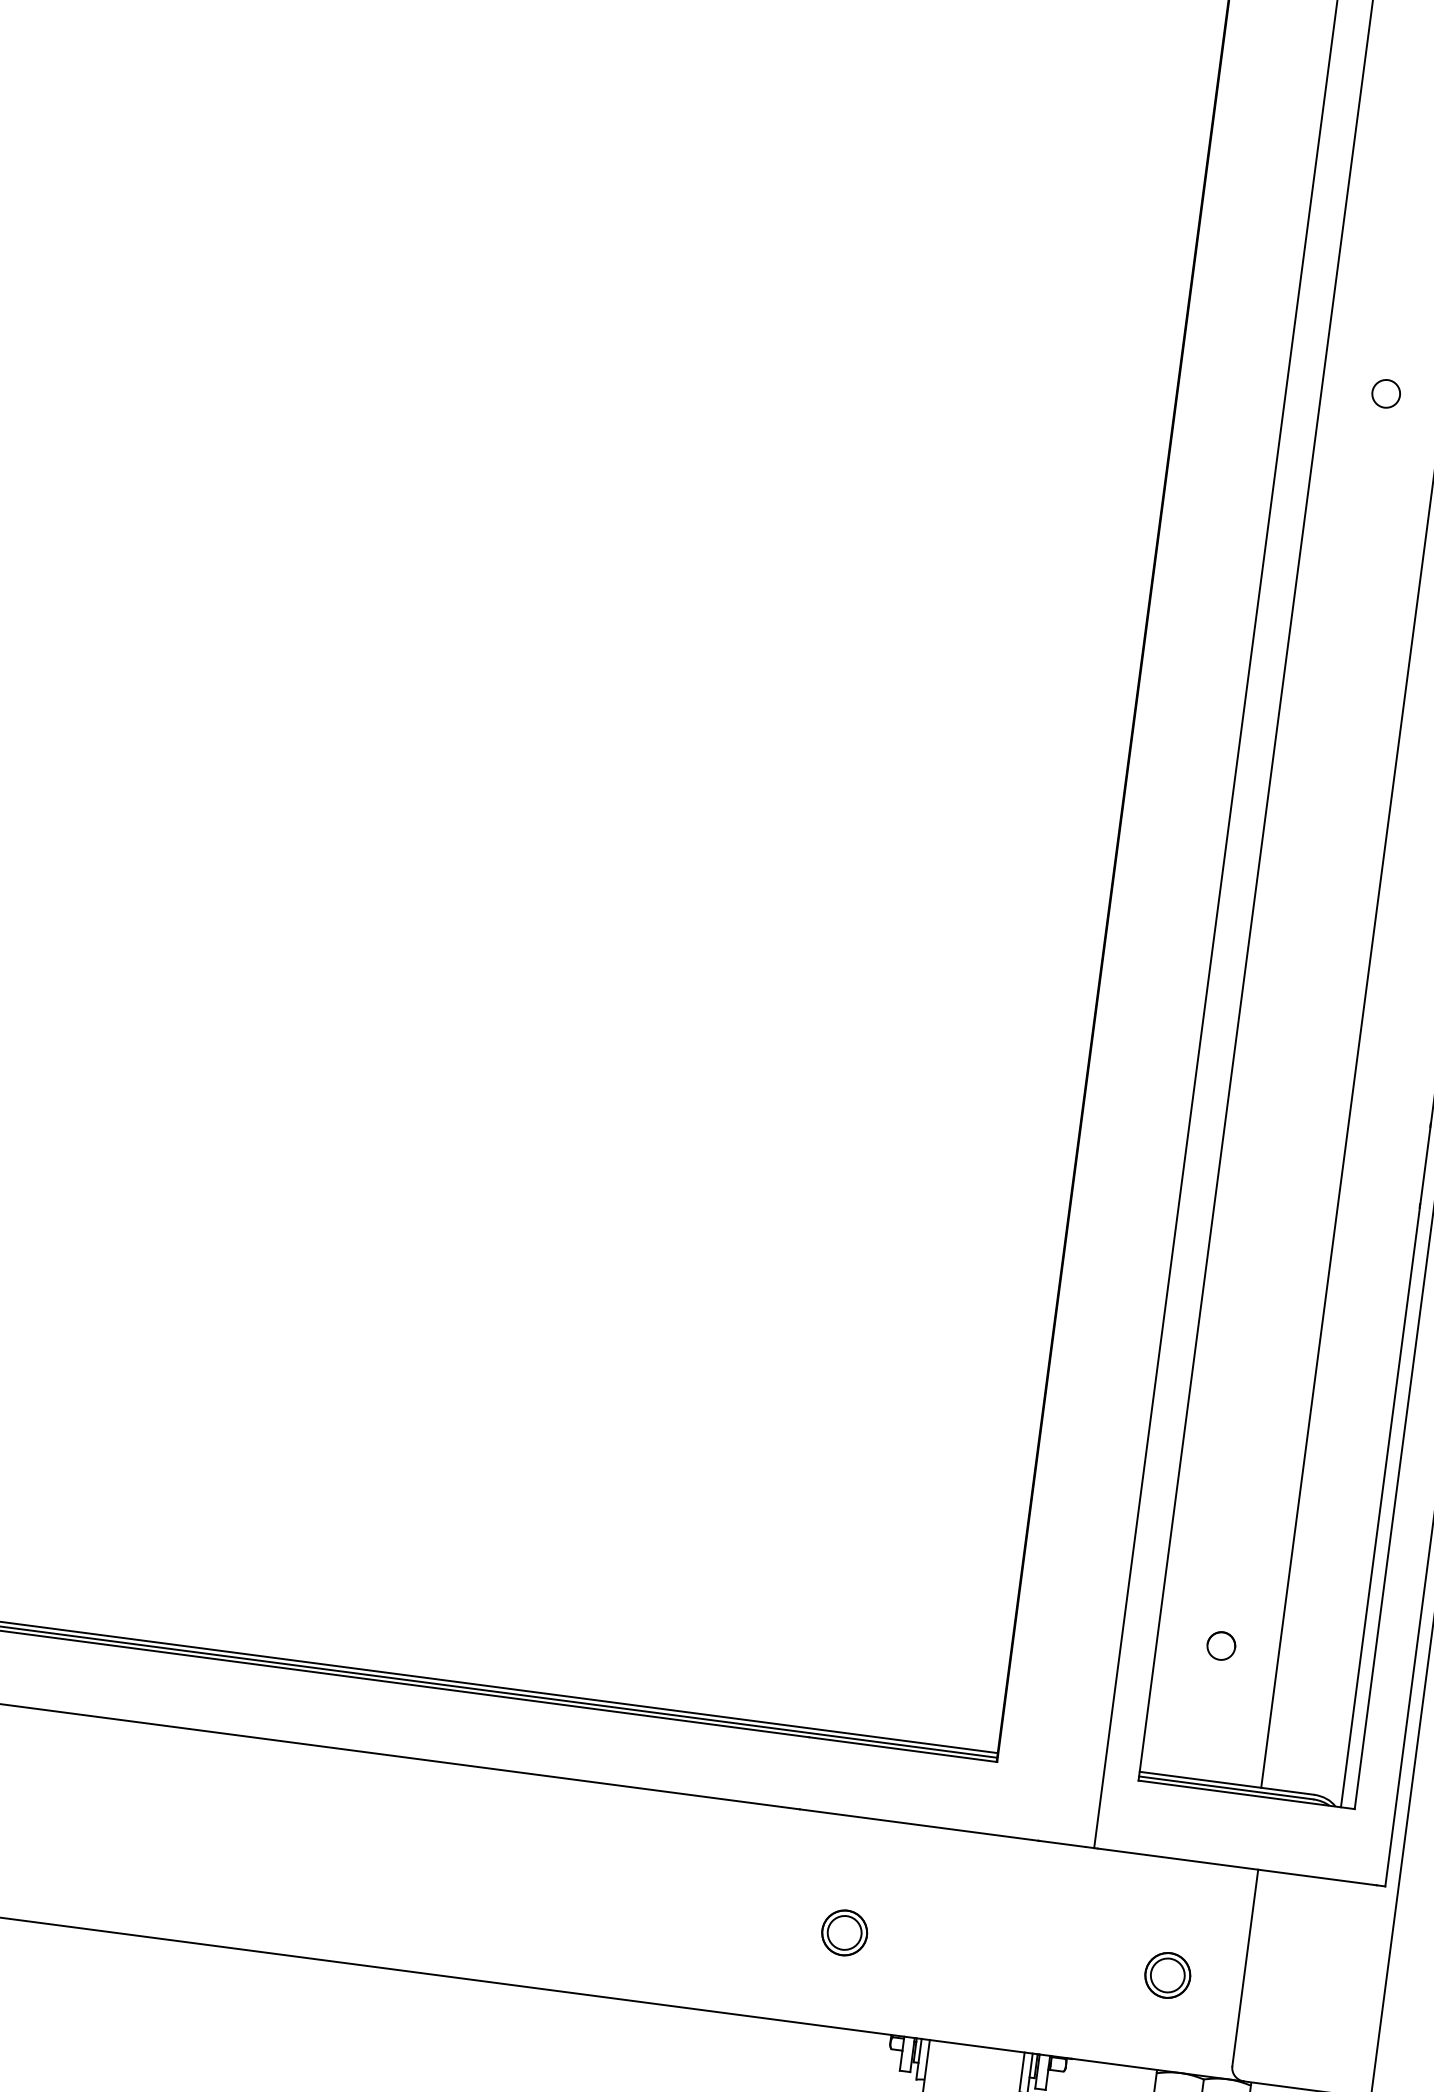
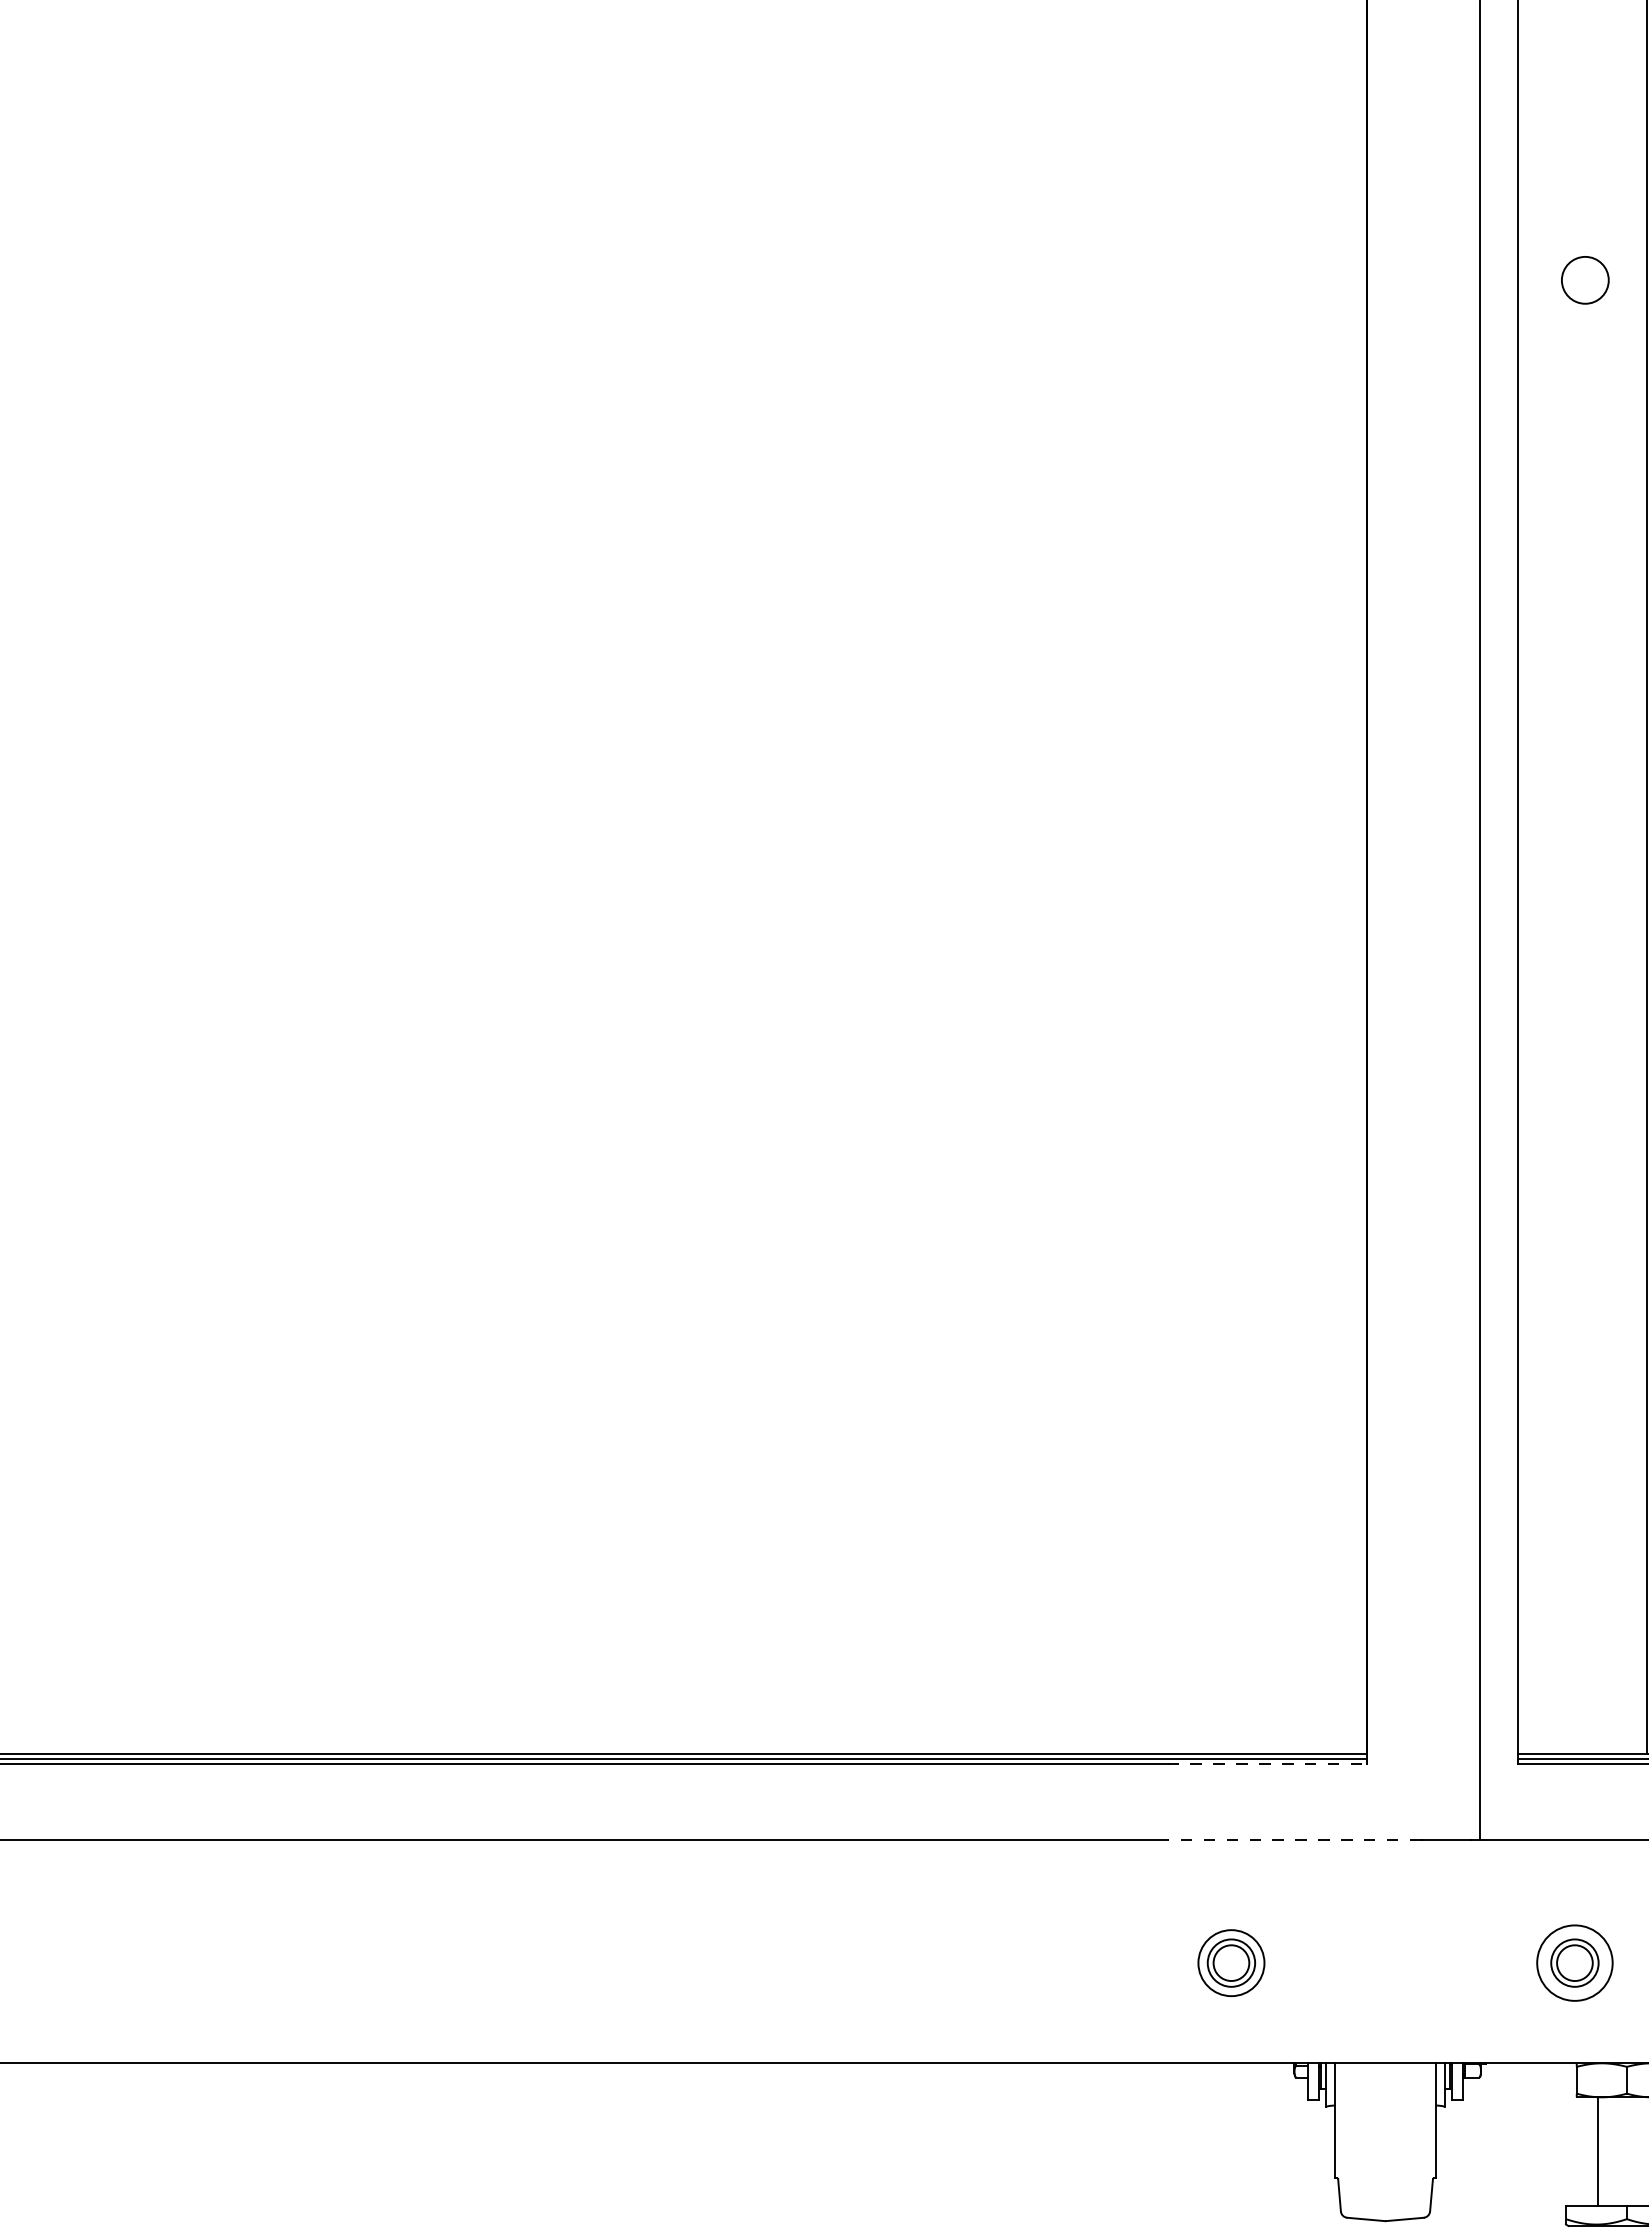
circle: (1386, 393) -> (1585, 280), size x1.6
circle: (1221, 1645) -> (1585, 1611), removed
line: (903, 1749) -> (1267, 1763), solid -> dashed
line: (919, 1825) -> (1294, 1840), solid -> dashed
circle: (844, 1932) -> (1231, 1962), size x1.4
circle: (1167, 1974) -> (1574, 1962), size x1.6

